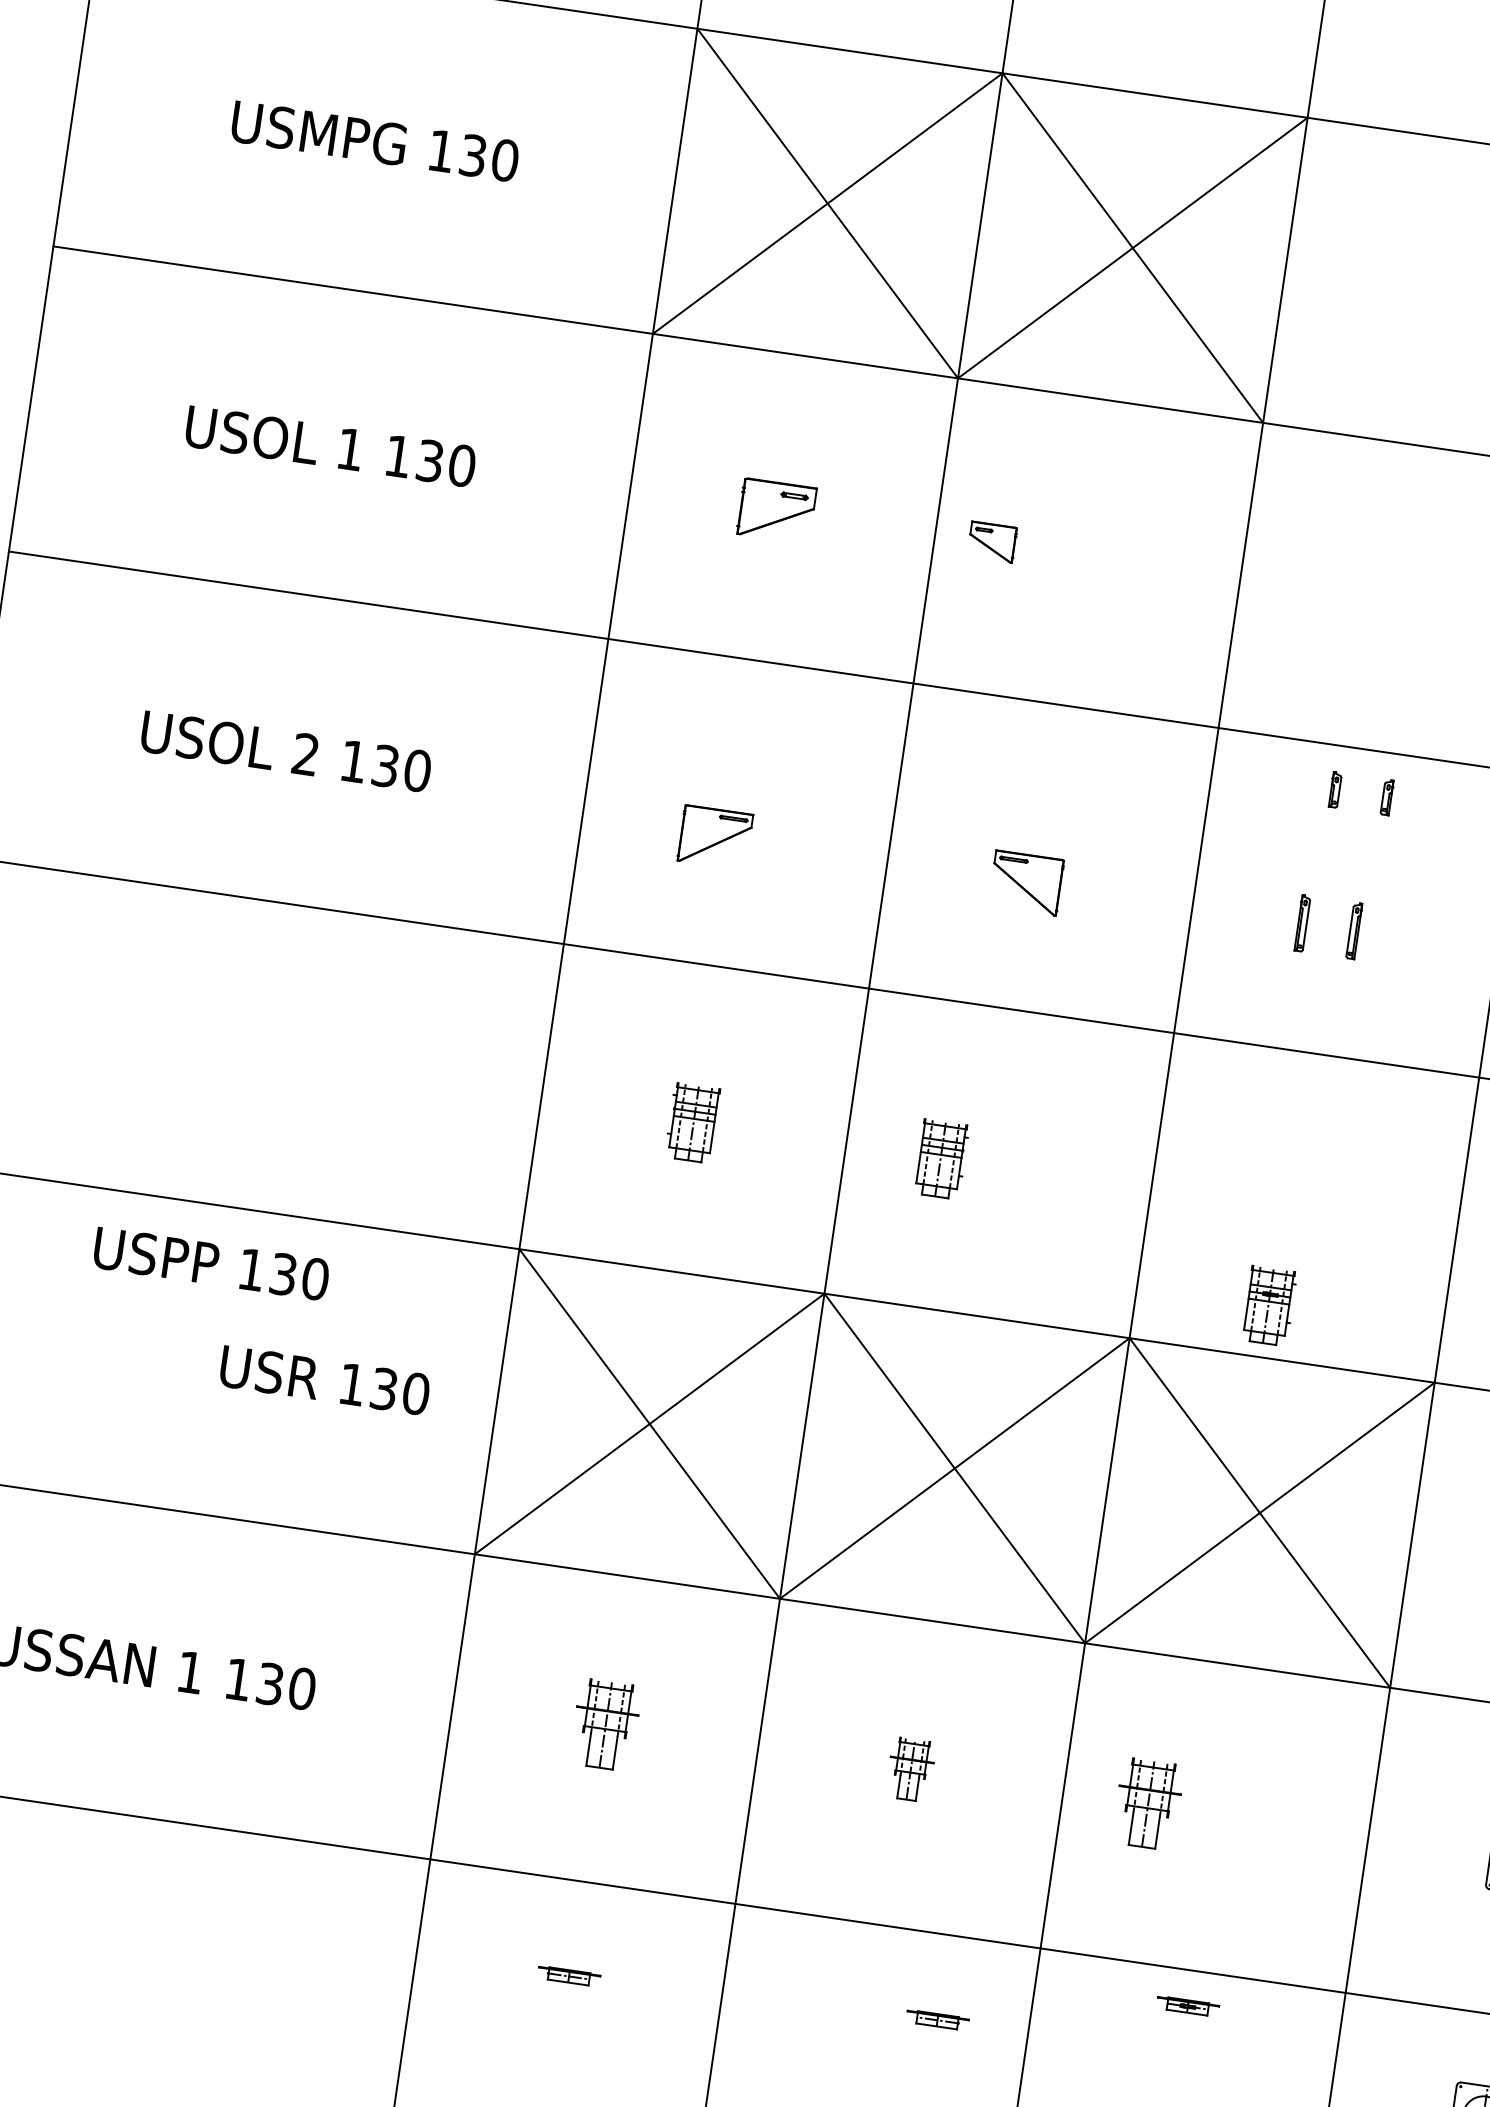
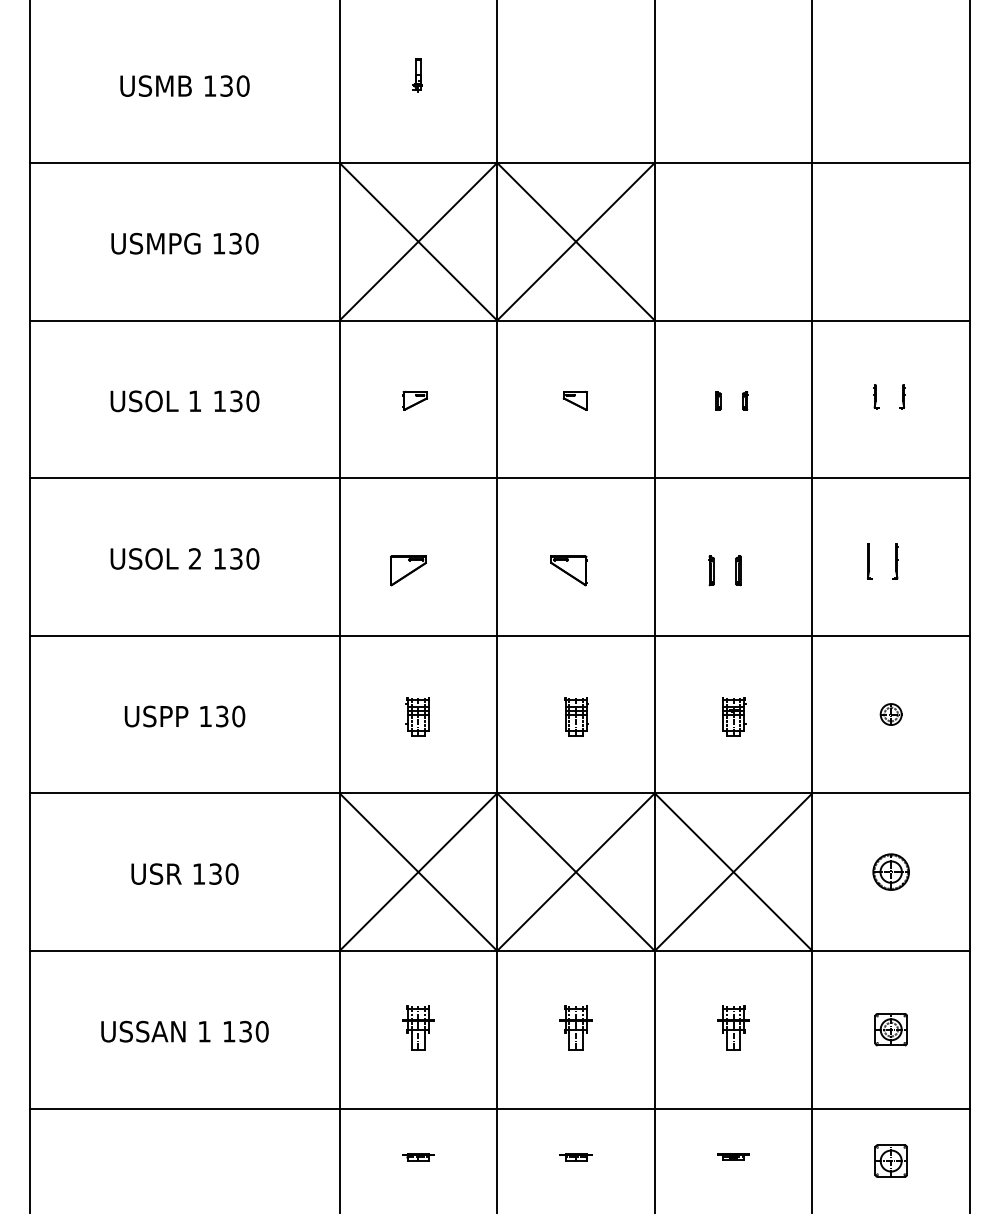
part: (775, 509) -> (414, 400), size x0.62
part: (992, 541) -> (575, 400), moved
part: (1341, 790) -> (721, 400), moved
part: (941, 1158) -> (576, 716), moved
text: (210, 1263) -> (184, 716), moved
part: (1270, 1305) -> (734, 716), moved
text: (324, 1379) -> (184, 873), moved
part: (909, 1769) -> (575, 1027), size x1.43
part: (1148, 1803) -> (733, 1027), moved
part: (1187, 2005) -> (733, 1156), moved
part: (936, 2020) -> (575, 1157), moved

